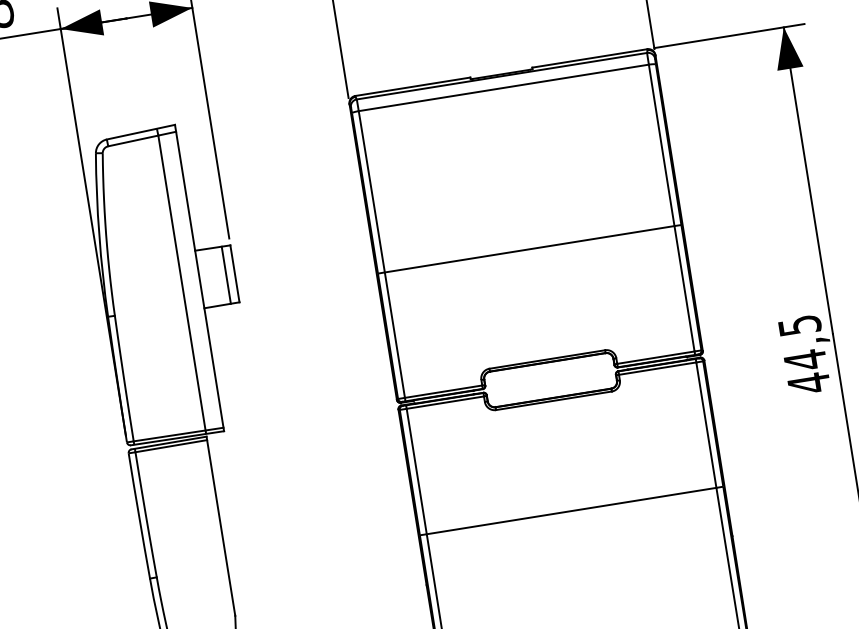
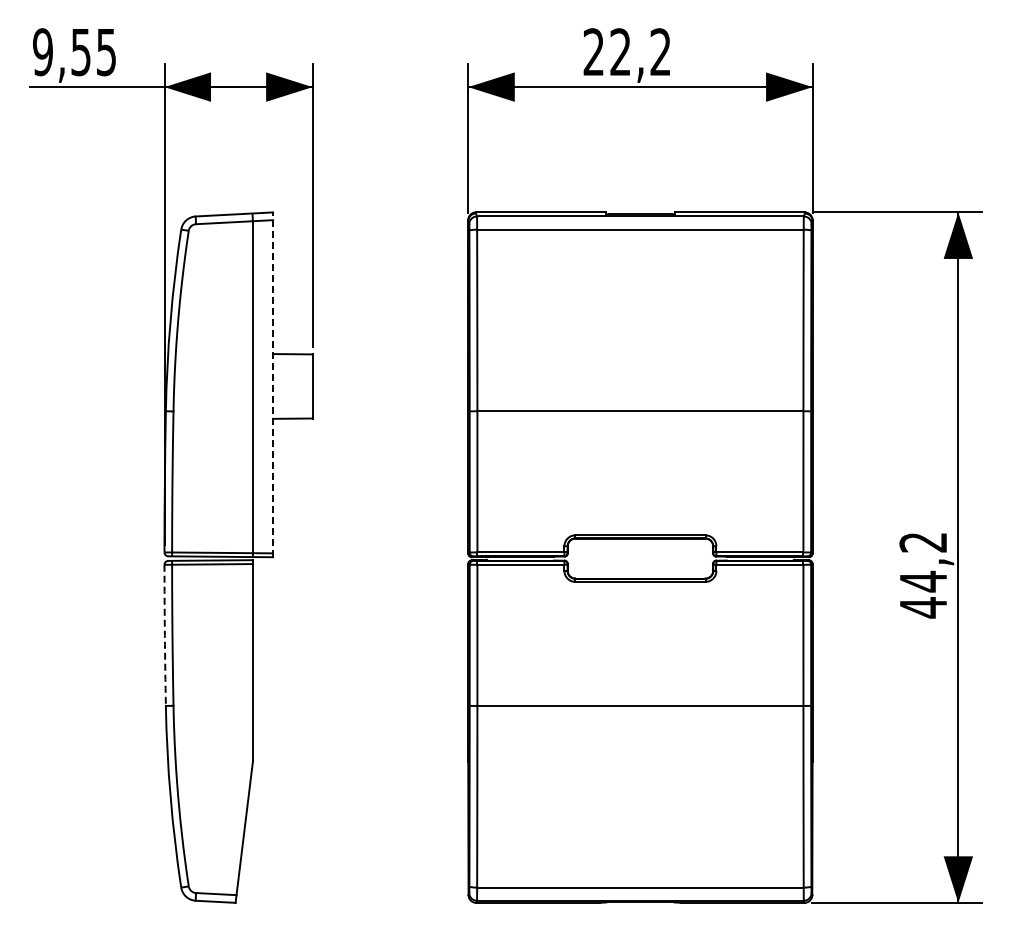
line: (225, 275) -> (302, 386), removed
line: (199, 277) -> (273, 384), solid -> dashed
text: (799, 325) -> (923, 542), 44,5 -> 44,2
arc: (138, 516) -> (164, 635), solid -> dashed

